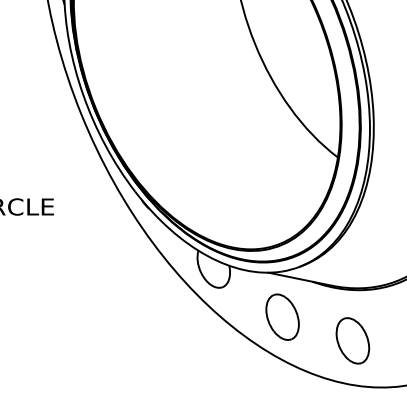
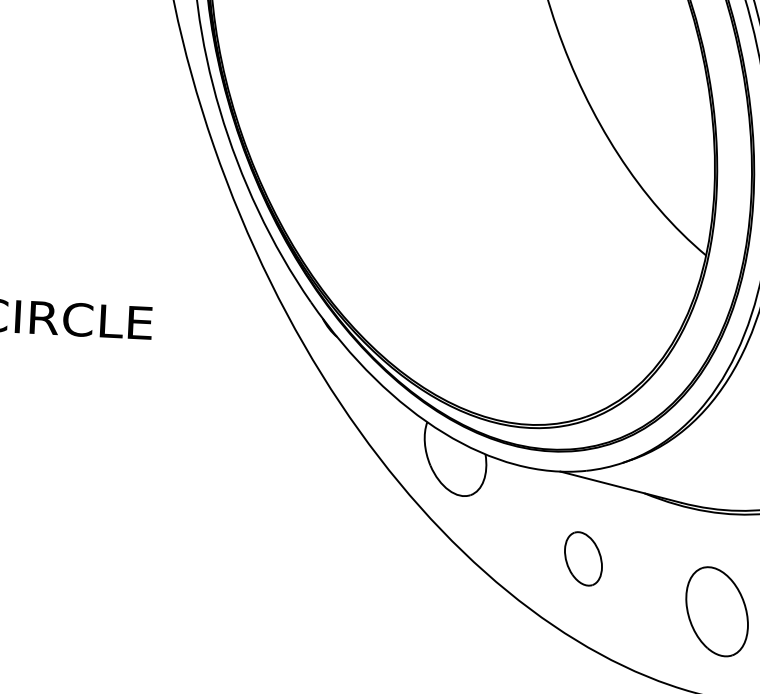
part: (282, 316) -> (583, 557), size x0.6

